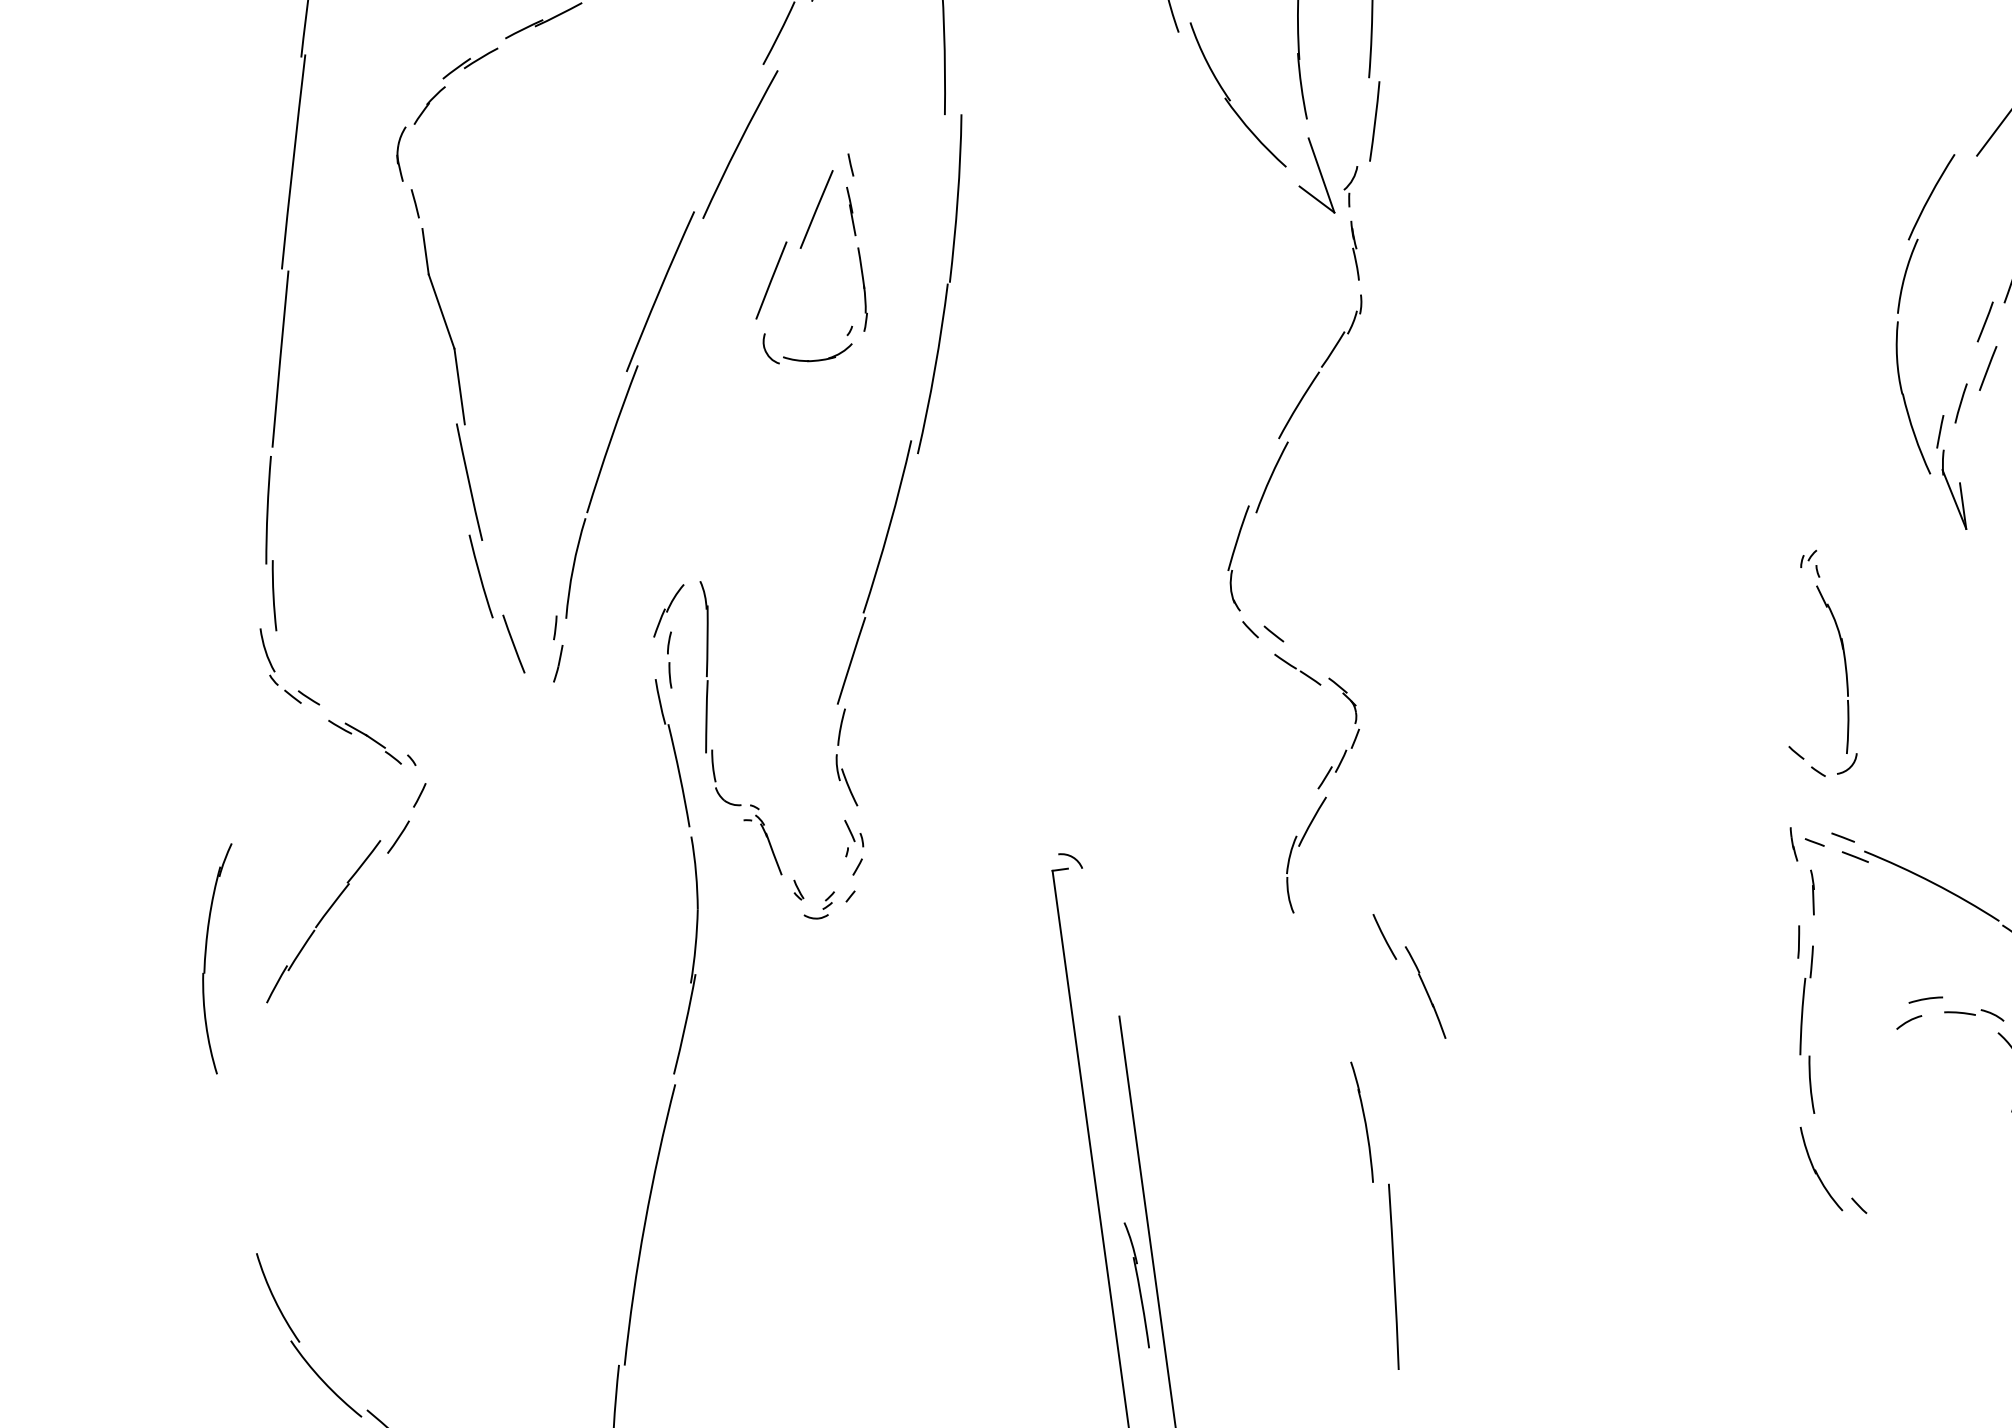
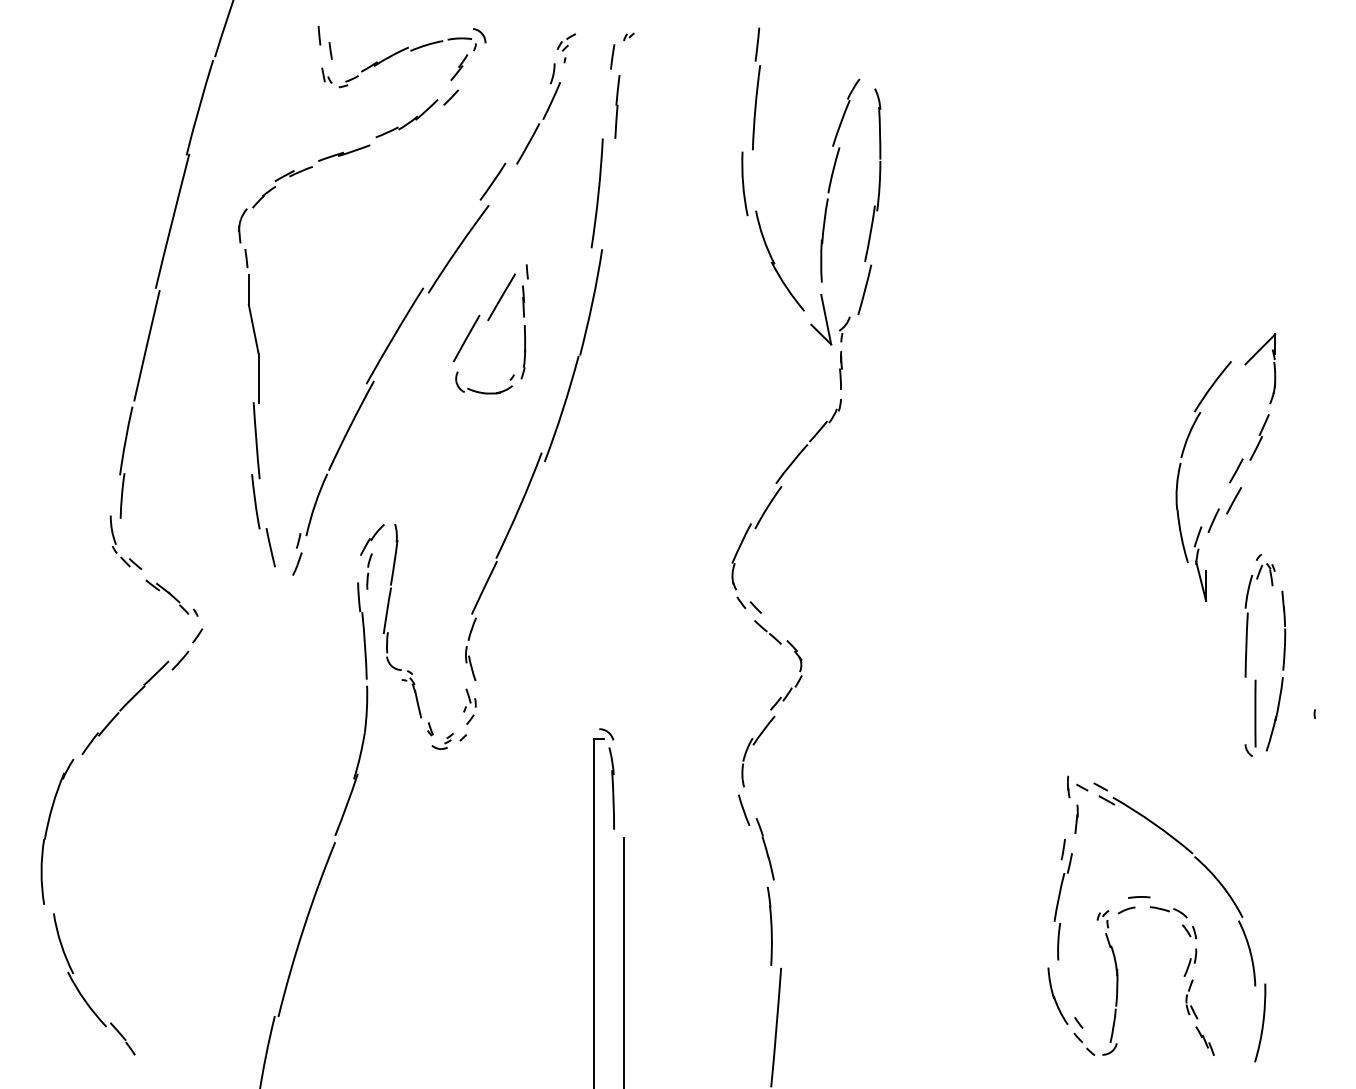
part: (1843, 659) -> (1116, 982), moved
part: (207, 954) -> (48, 827), moved
part: (1409, 976) -> (756, 837), moved
part: (1136, 1285) -> (611, 788), moved

